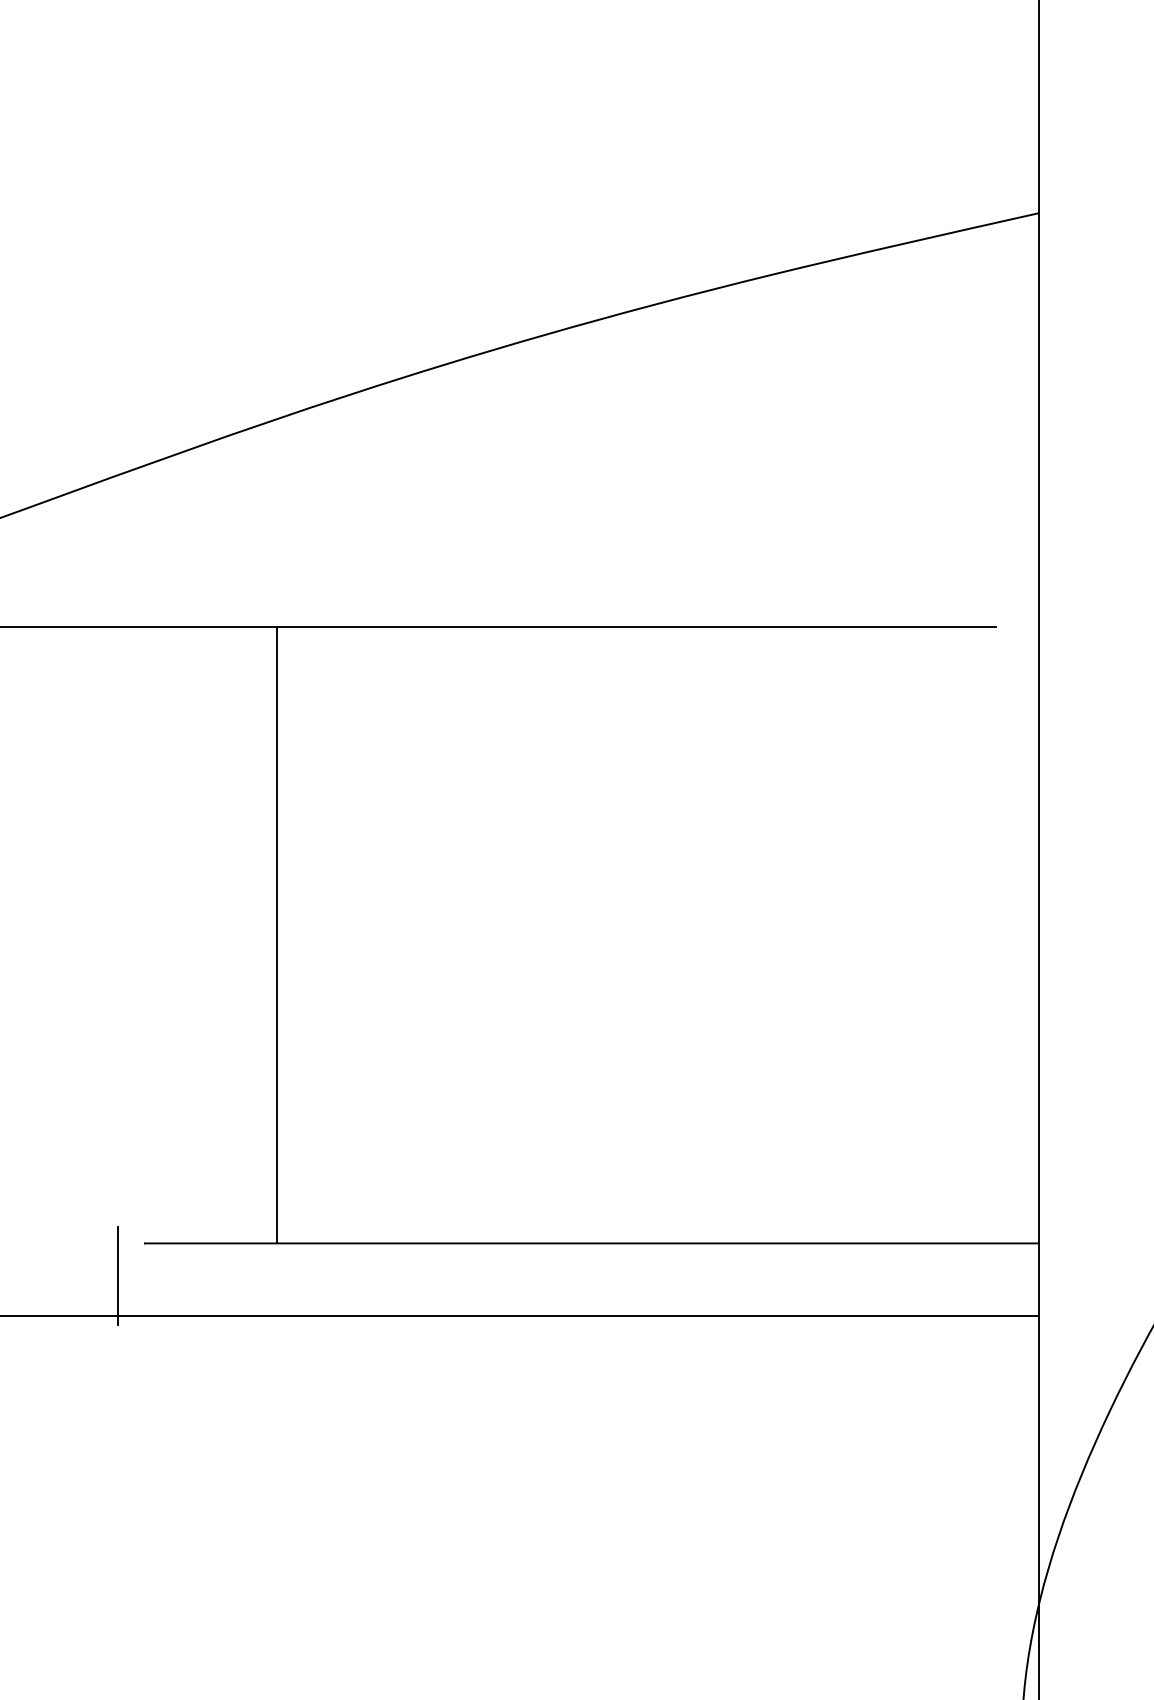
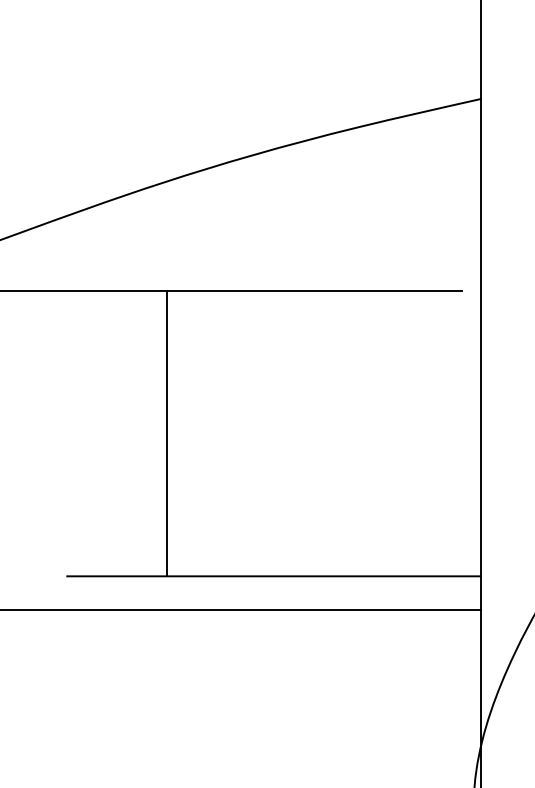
line: (277, 935) -> (166, 433), moved
line: (117, 1276) -> (54, 591), removed

